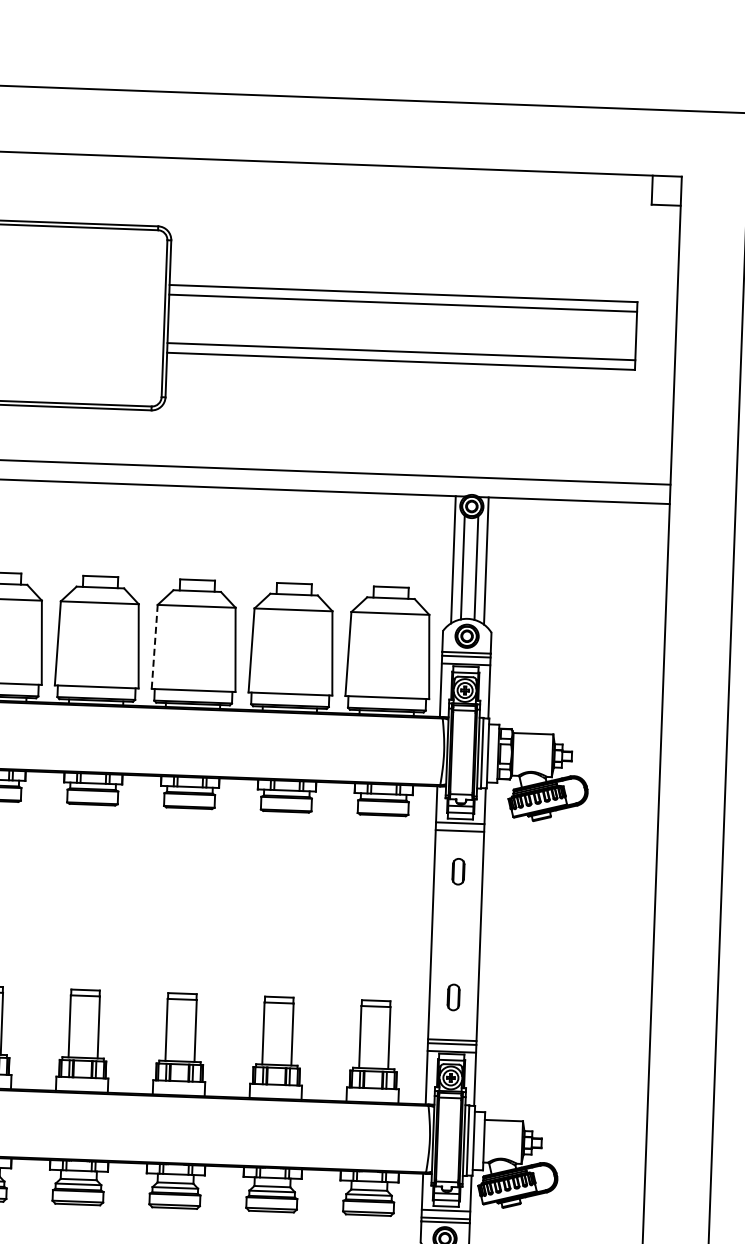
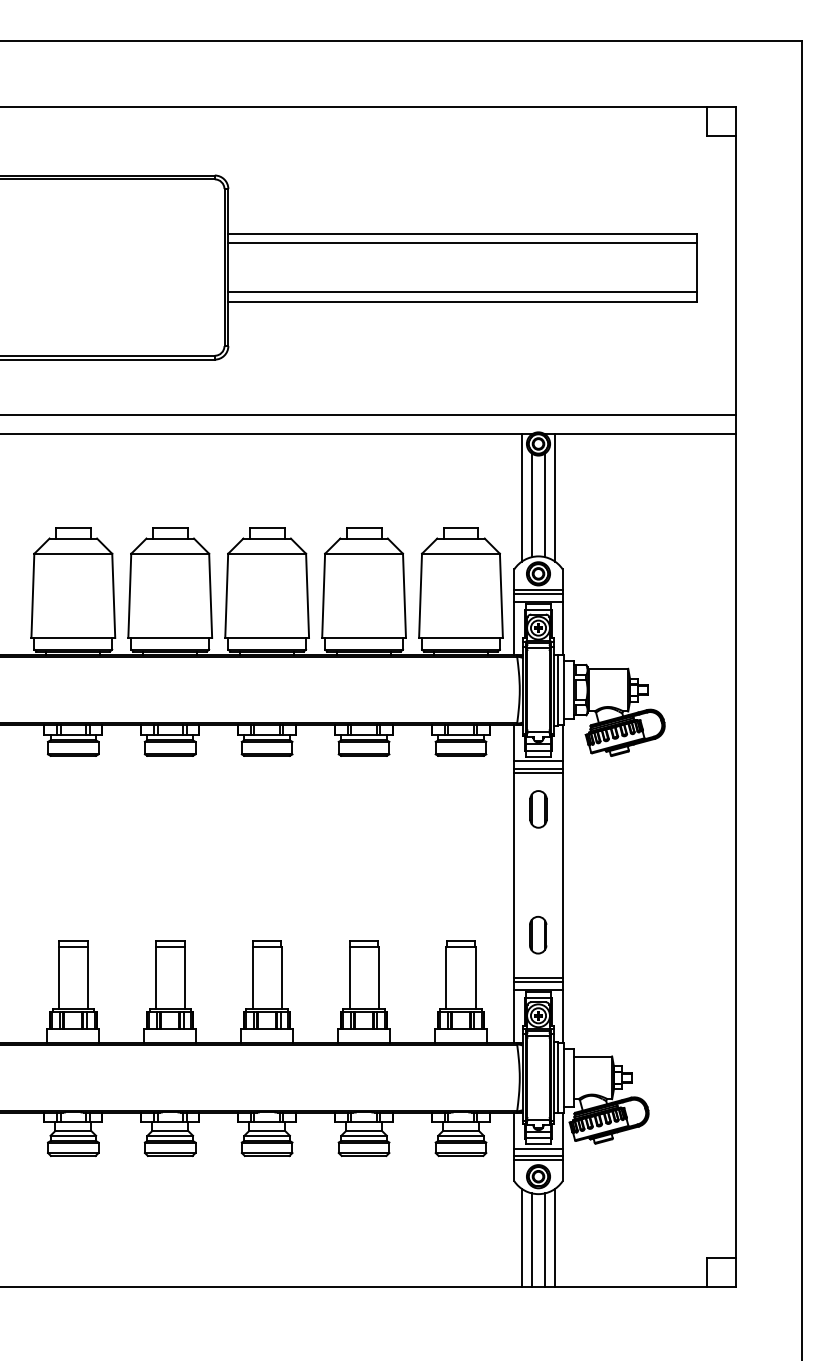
line: (154, 647) -> (226, 596), dashed -> solid
line: (459, 834) -> (538, 772), added
part: (458, 871) -> (538, 809), size x1.43
part: (453, 997) -> (538, 935), size x1.43

